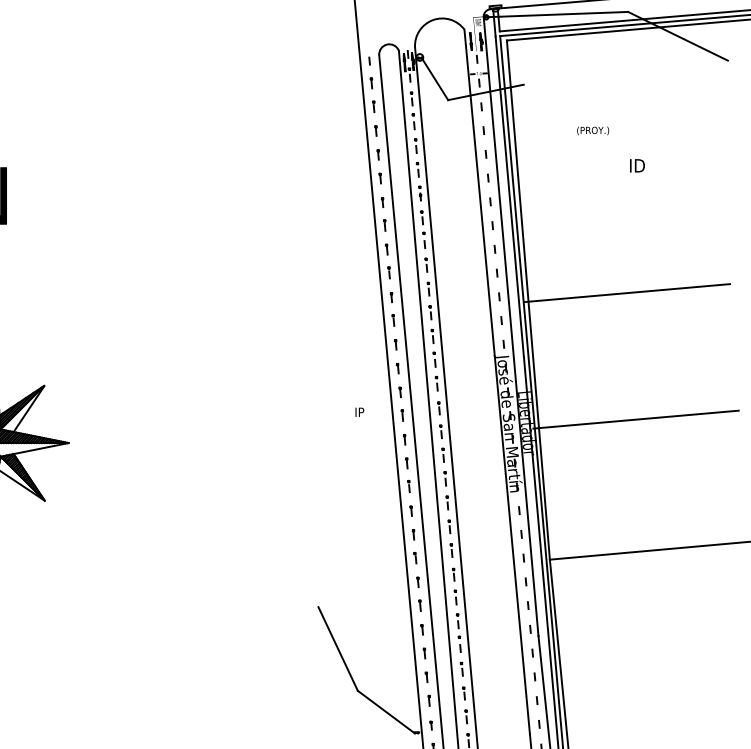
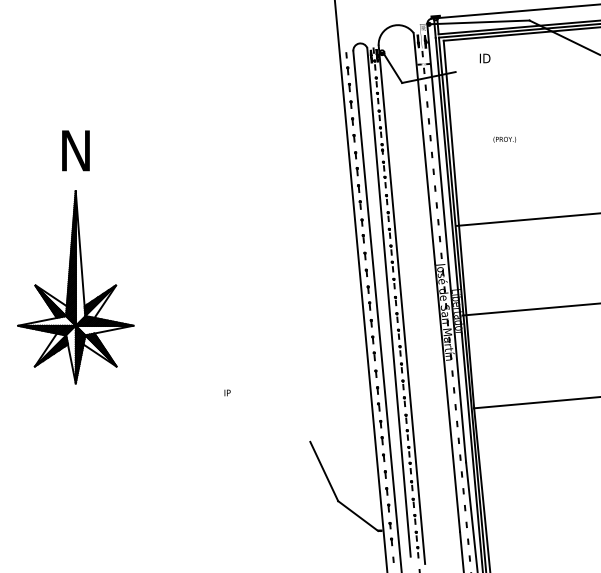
text: (592, 130) -> (504, 139), moved
text: (636, 165) -> (484, 58), moved
text: (359, 411) -> (227, 392), moved

